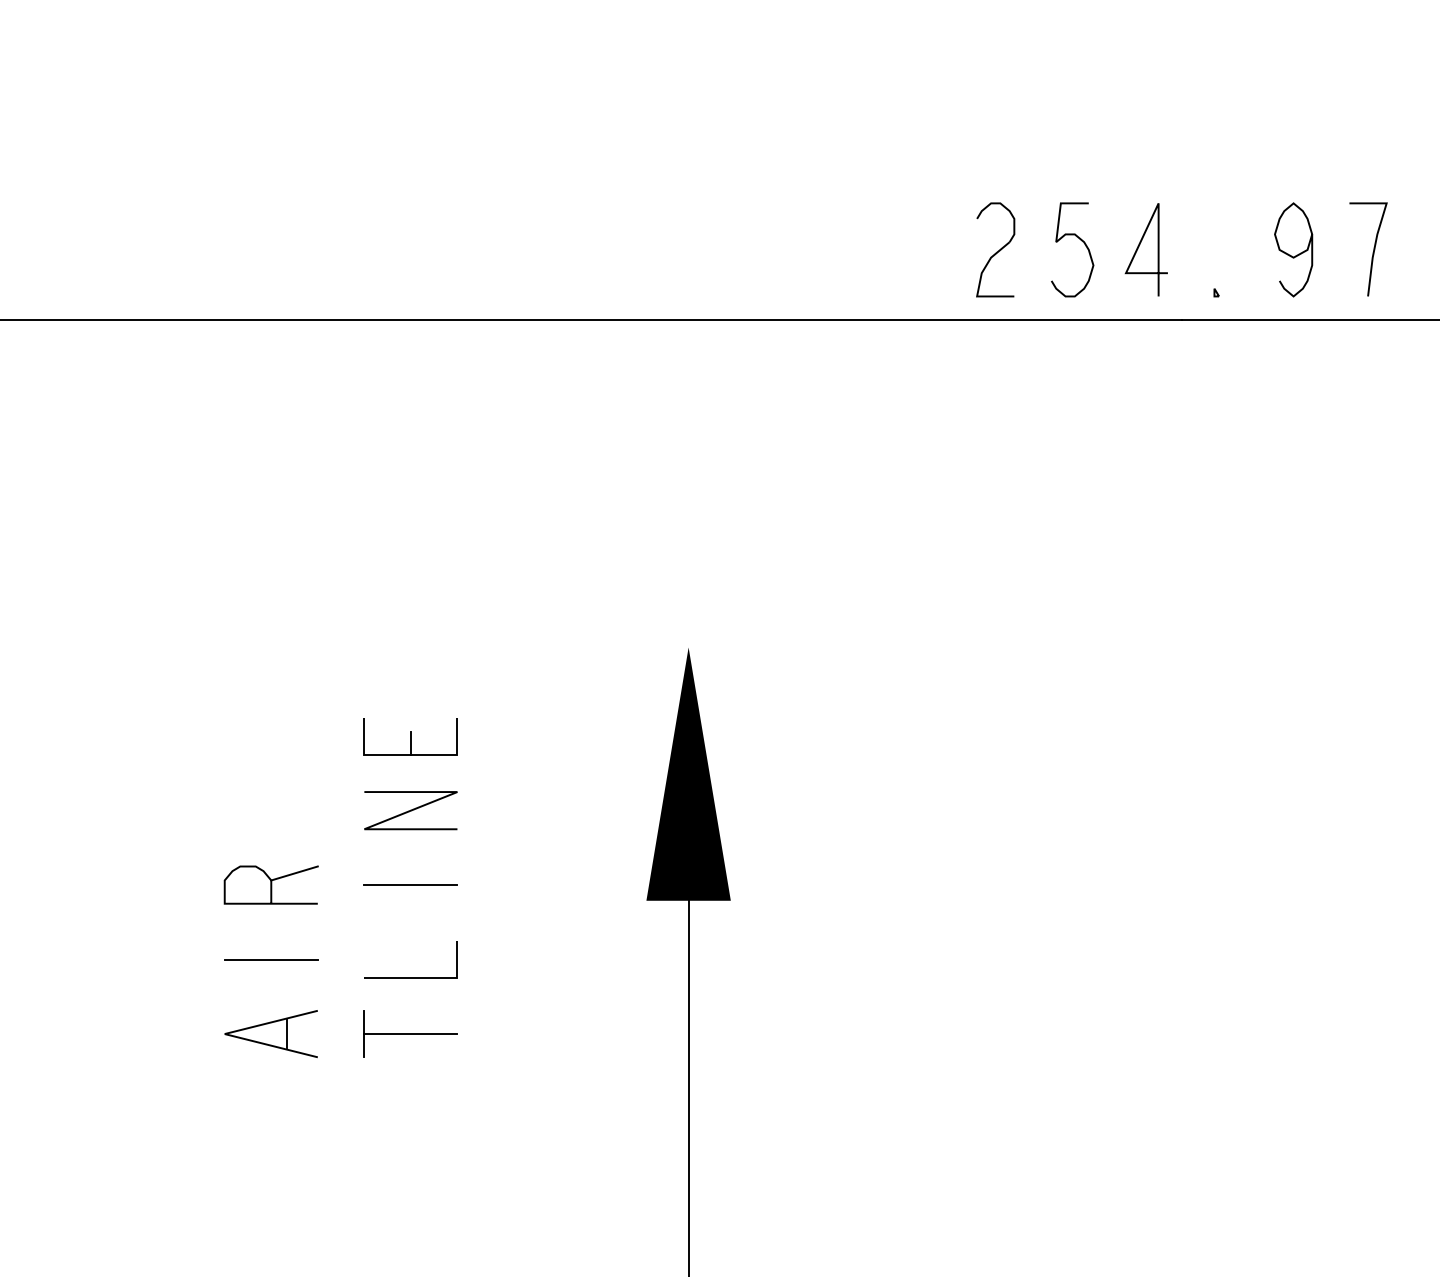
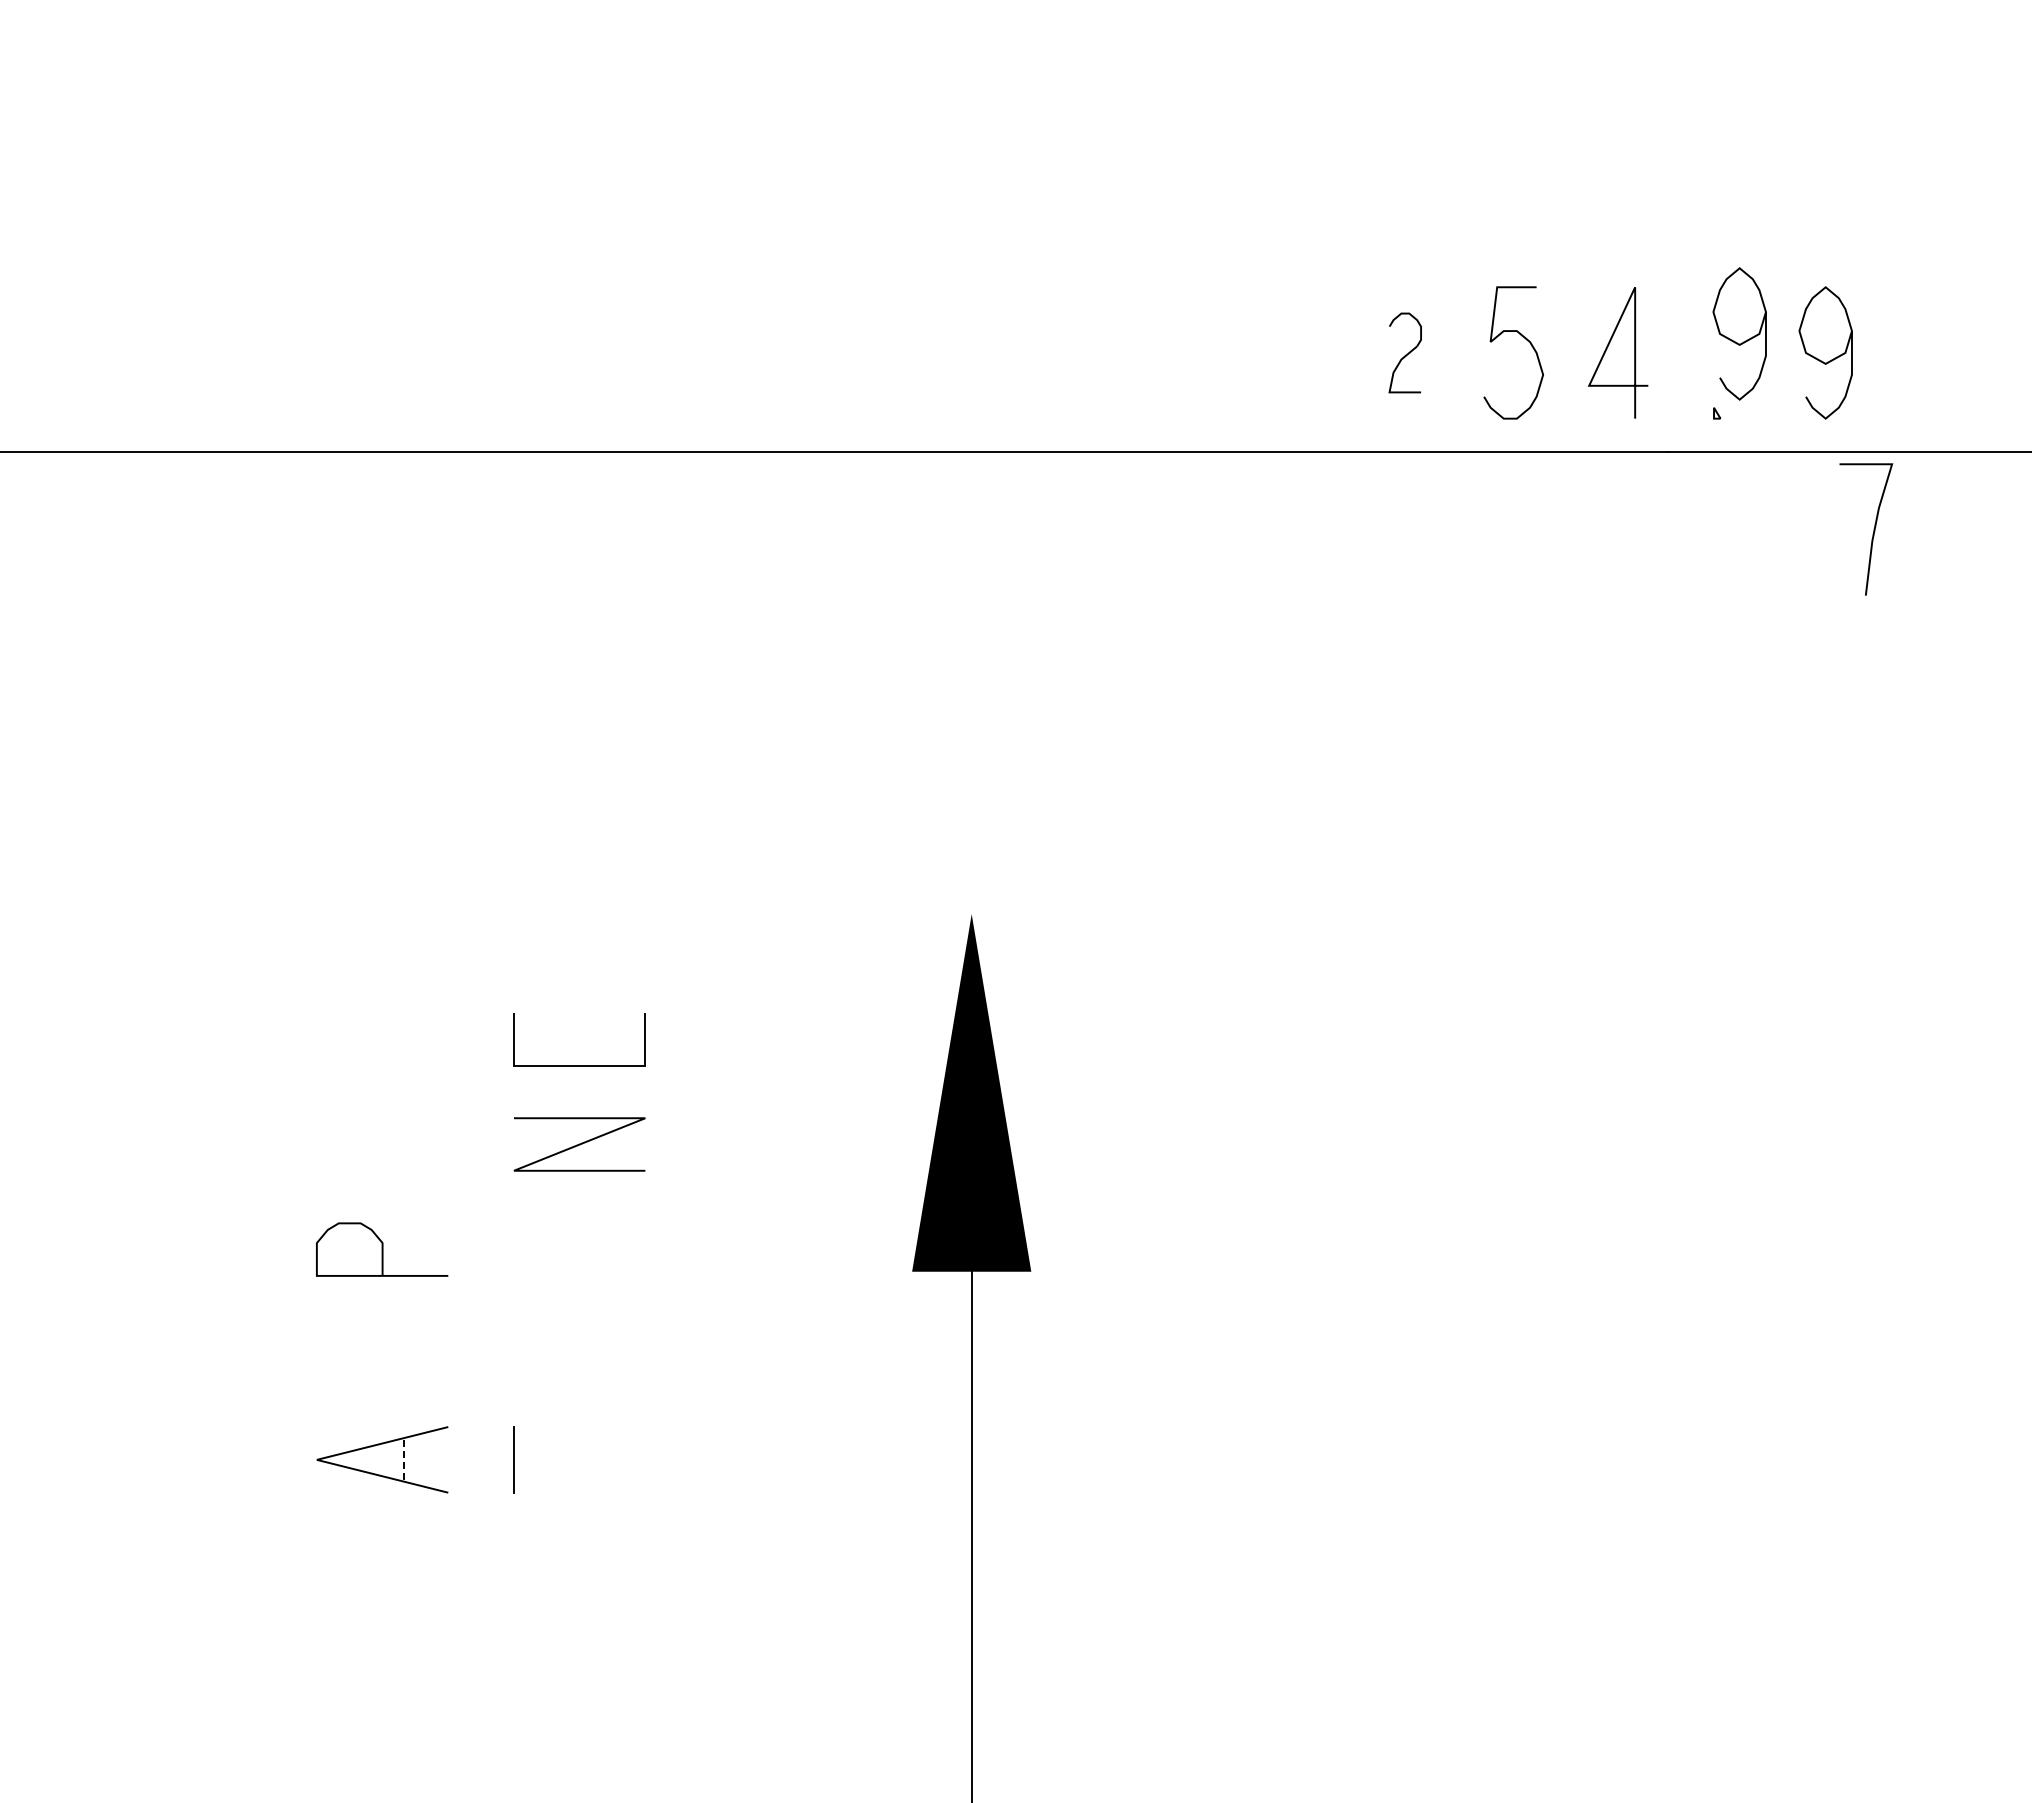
curve: (1229, 241) -> (1735, 341), added
part: (995, 249) -> (1405, 352), size x0.6
curve: (1373, 249) -> (1873, 529), moved
line: (410, 742) -> (579, 1048), removed
line: (294, 873) -> (415, 1233), removed
line: (410, 885) -> (579, 1249), removed
line: (271, 959) -> (382, 1354), removed
line: (410, 977) -> (579, 1380), removed
line: (286, 1033) -> (404, 1459), solid -> dashed
line: (410, 1033) -> (579, 1459), removed

